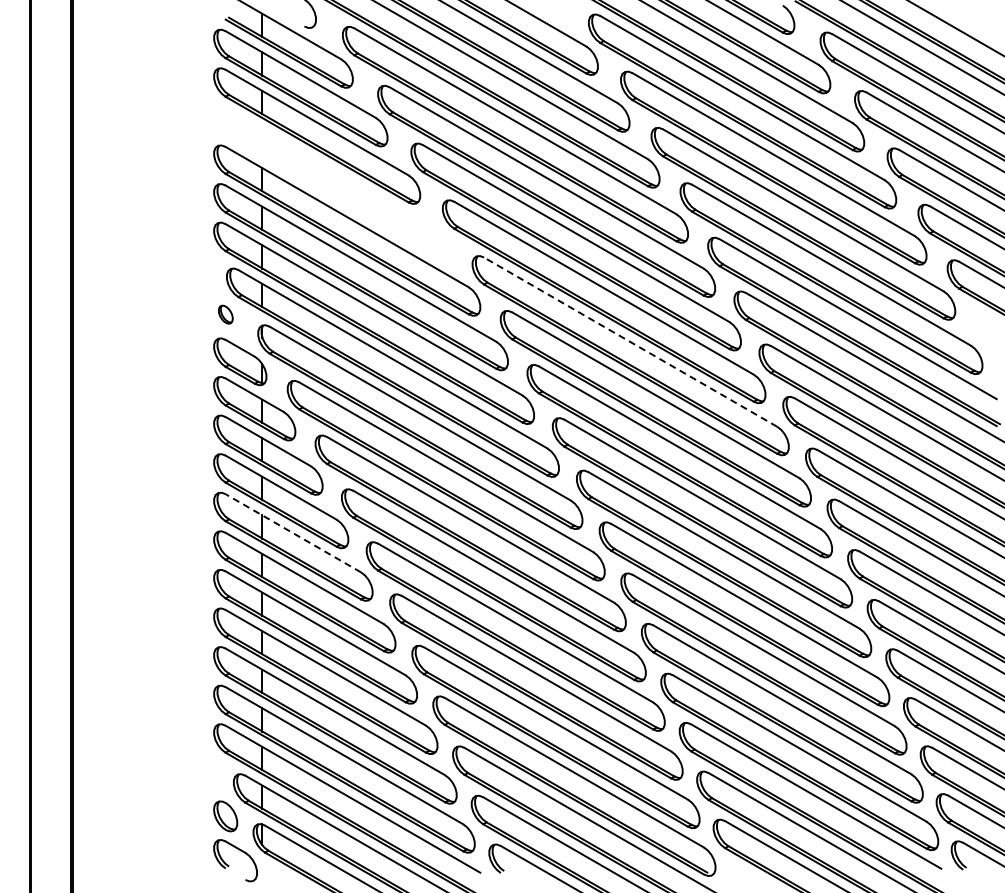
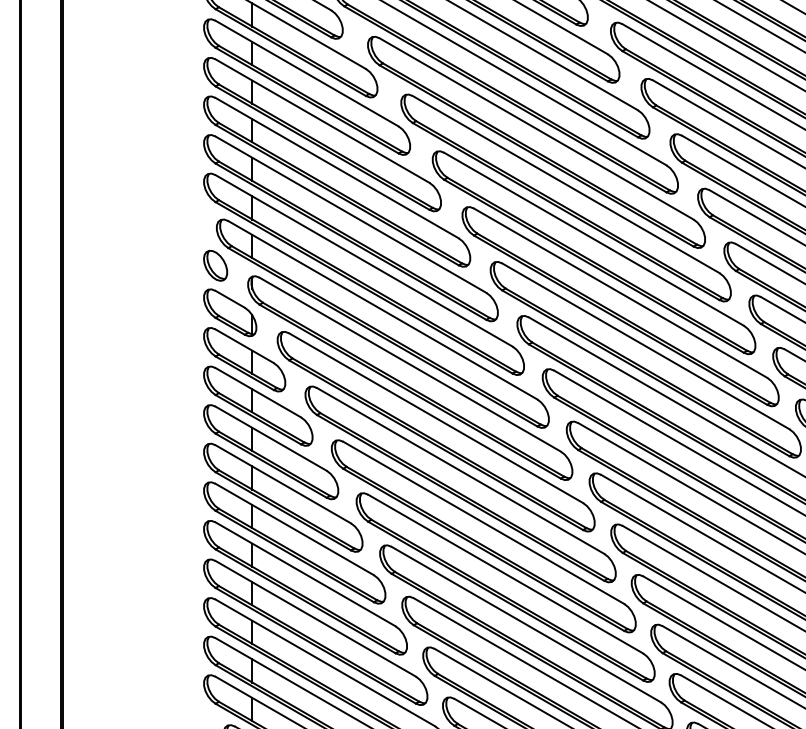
part: (332, 183) -> (322, 134), added
part: (225, 314) -> (215, 265), size x1.67
line: (630, 341) -> (620, 292), dashed -> solid
line: (292, 533) -> (282, 484), dashed -> solid

